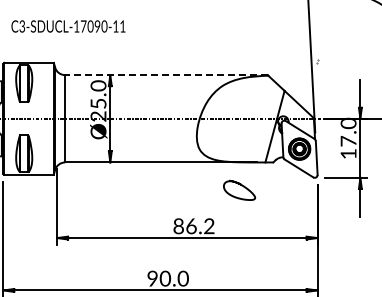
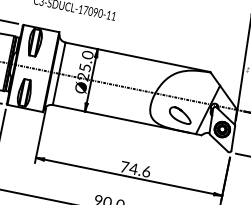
line: (165, 75) -> (137, 57), dashed -> solid
curve: (241, 186) -> (182, 112), moved
text: (193, 226) -> (135, 169), 86.2 -> 74.6

